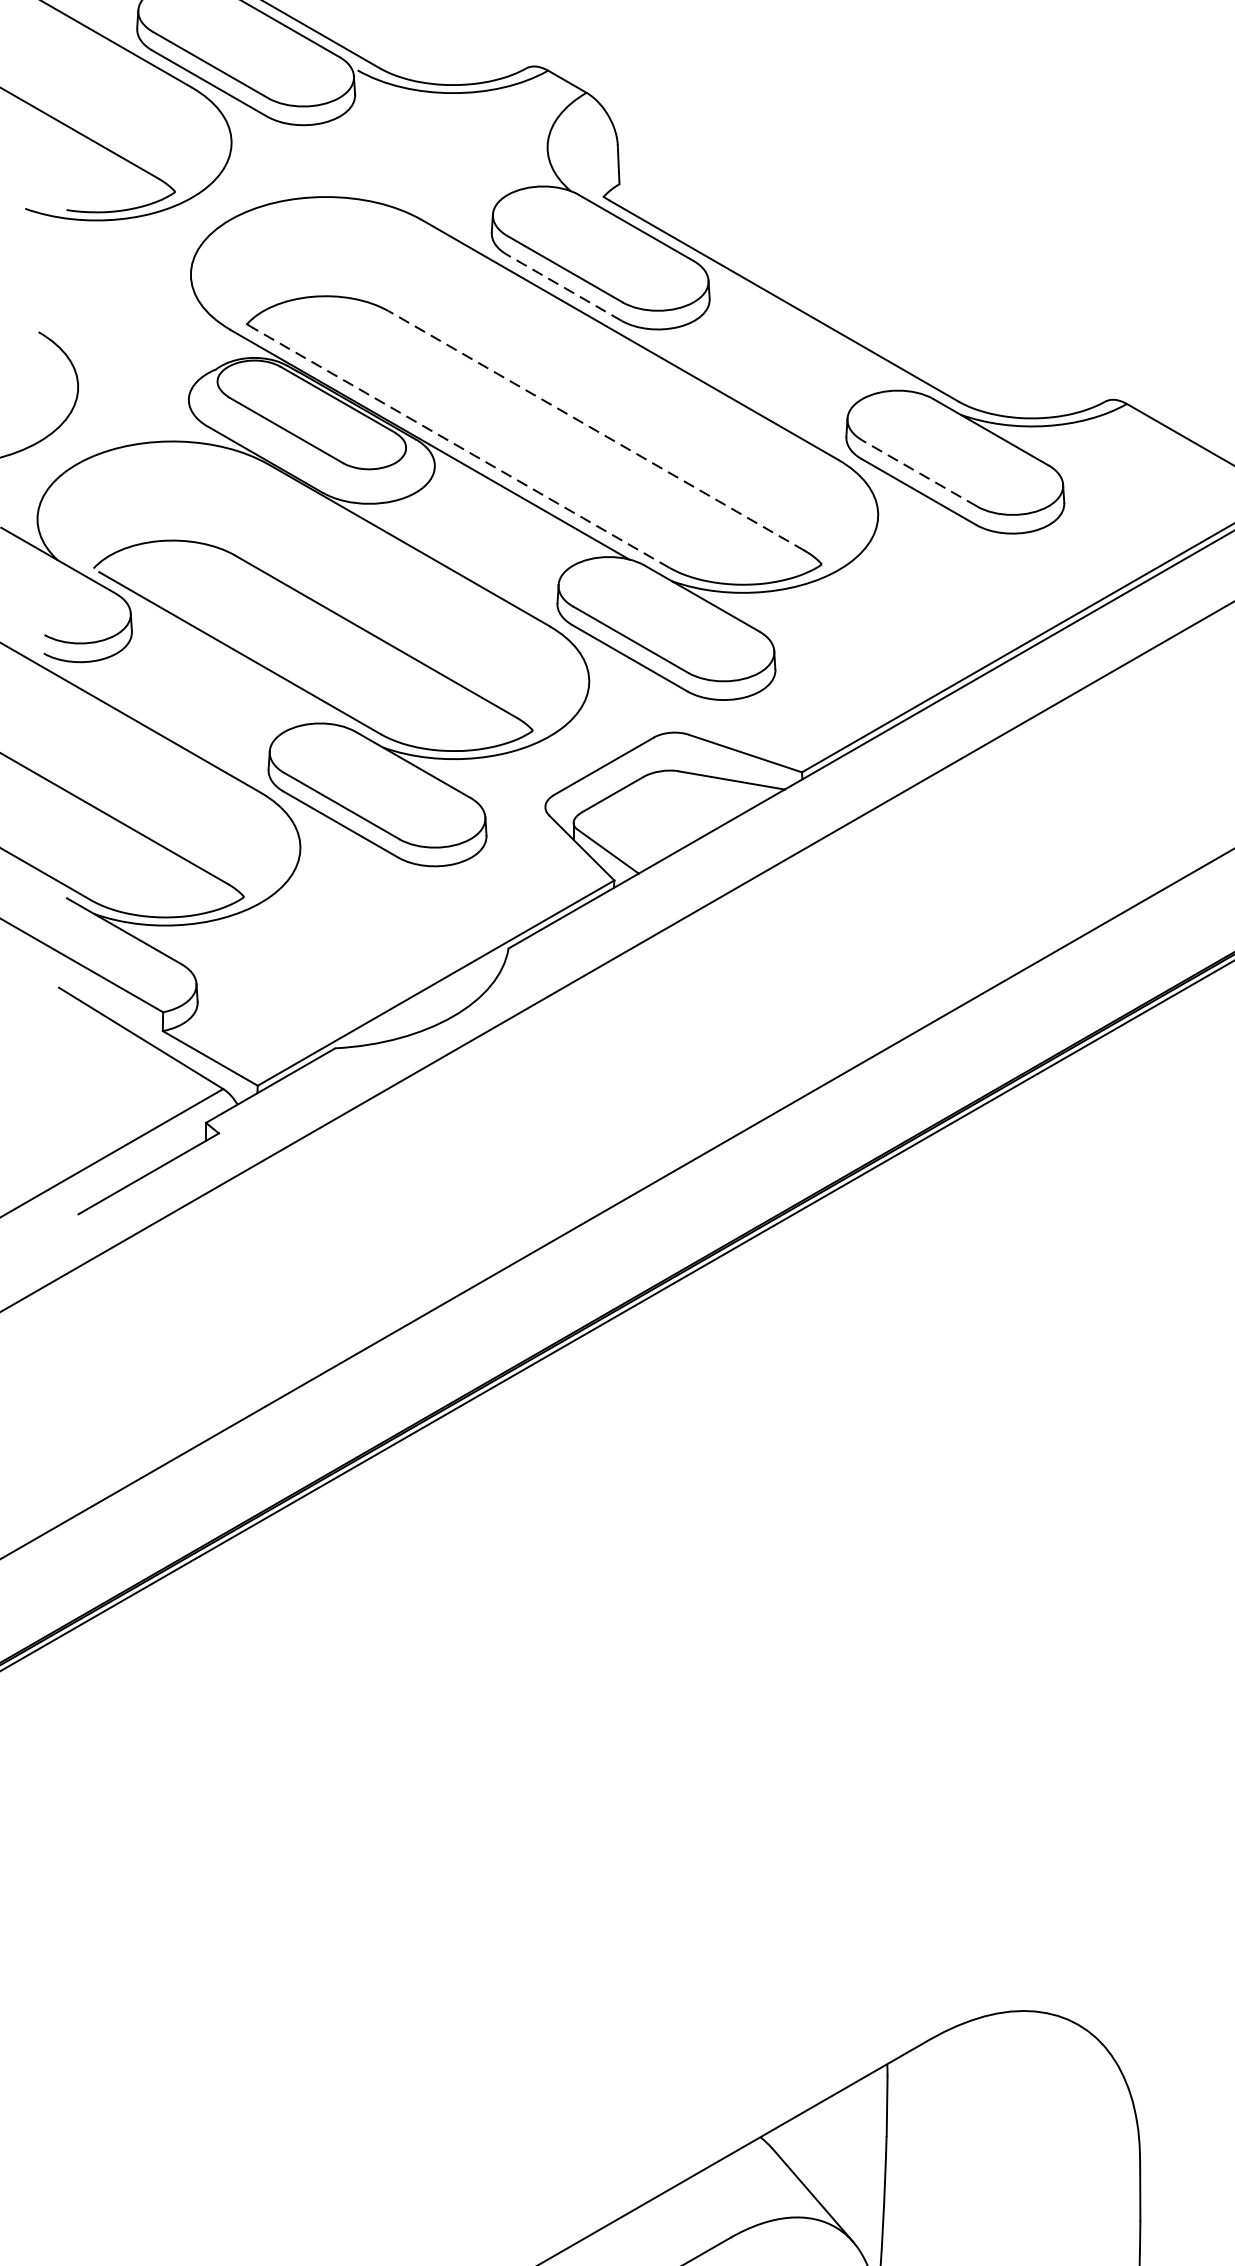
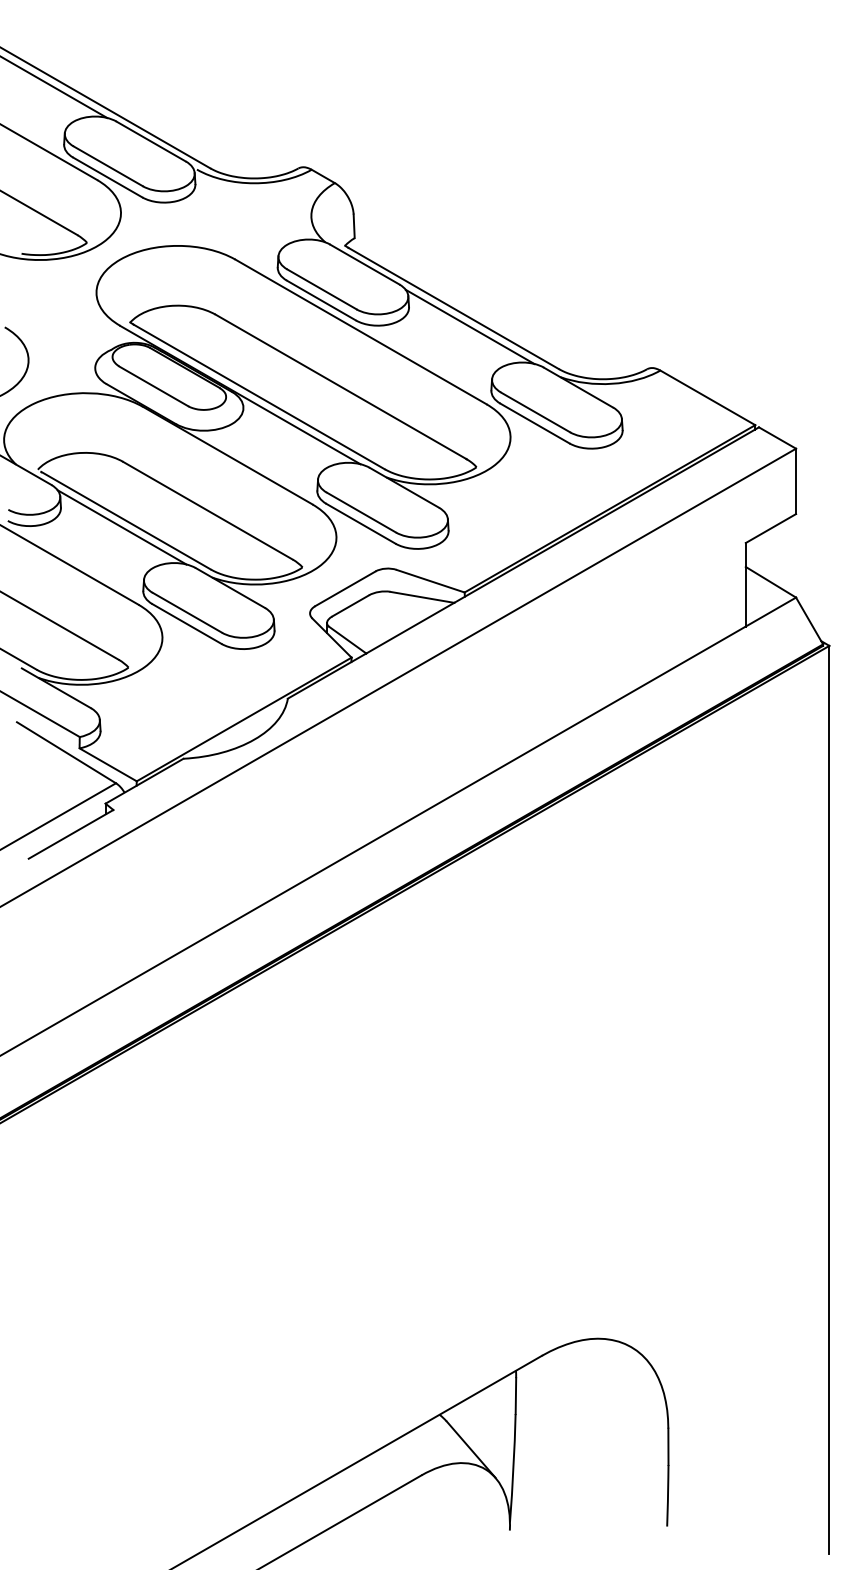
line: (564, 287) -> (321, 300), dashed -> solid
line: (810, 330) -> (469, 326), added
line: (595, 430) -> (340, 386), dashed -> solid
line: (459, 447) -> (258, 396), dashed -> solid
line: (919, 473) -> (535, 412), dashed -> solid
line: (232, 664) -> (121, 527), added

